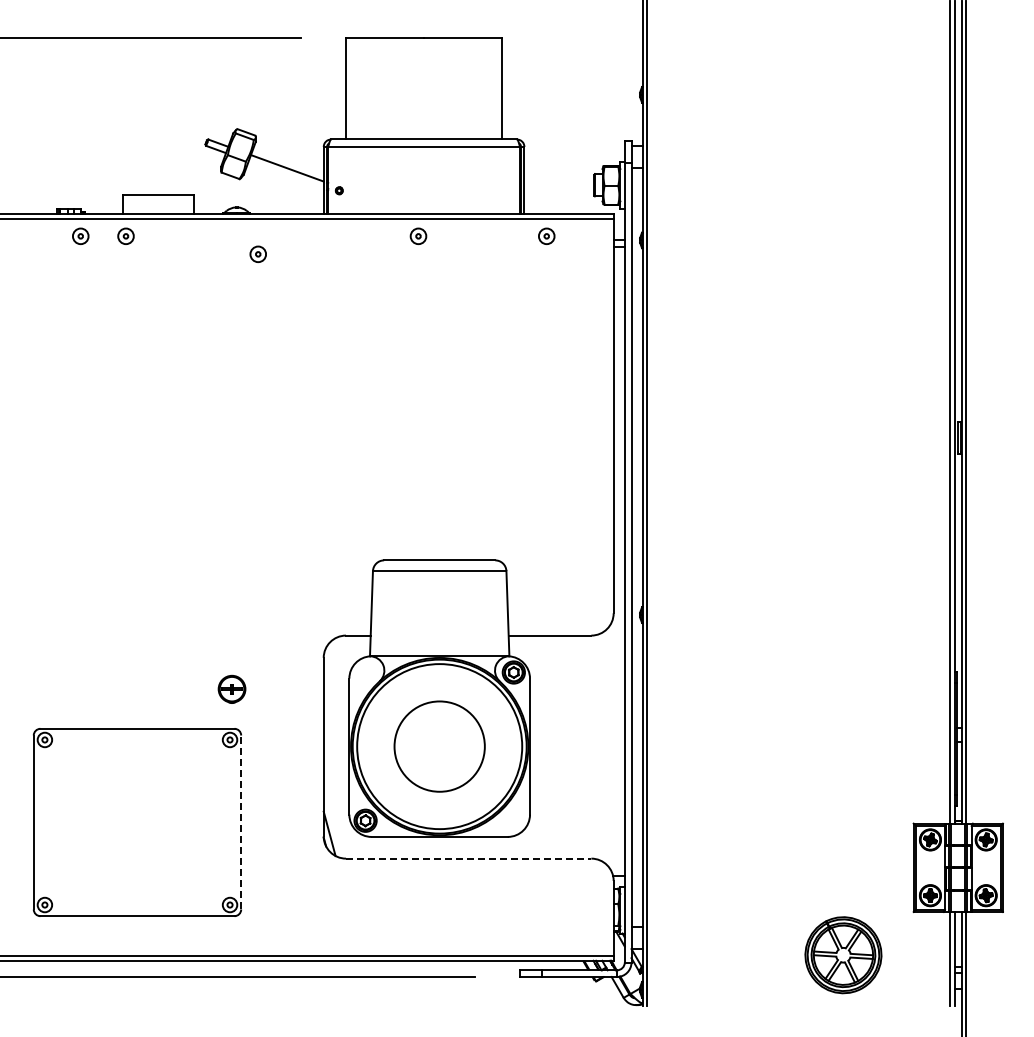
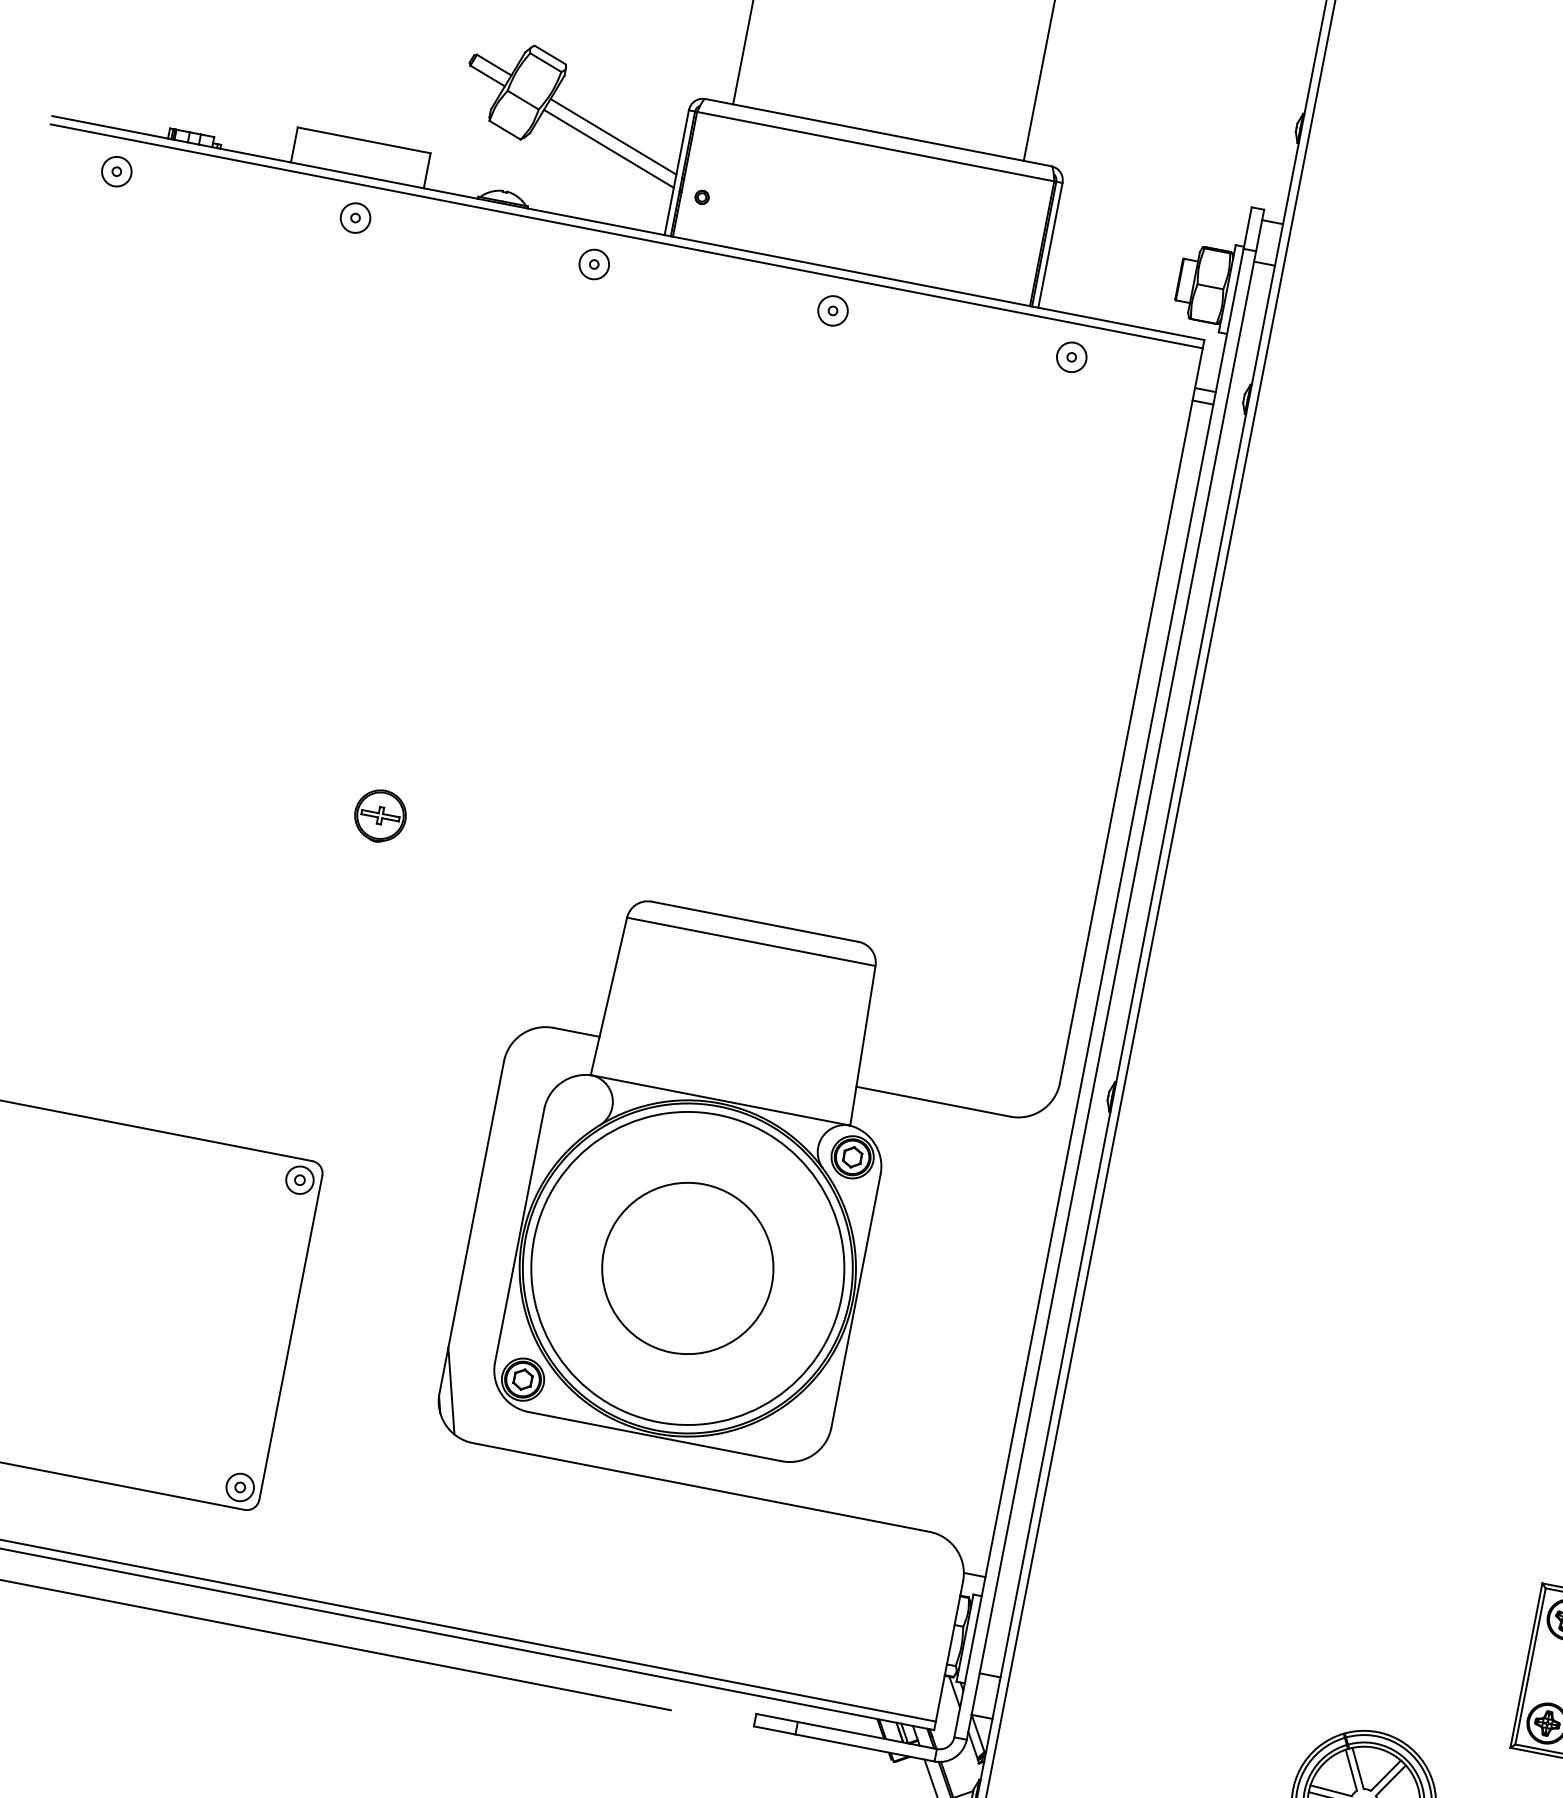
line: (285, 174) -> (607, 147), added
part: (80, 235) -> (116, 170), moved
part: (125, 235) -> (354, 216), moved
part: (257, 253) -> (593, 262), moved
part: (231, 688) -> (379, 814), moved
line: (241, 822) -> (291, 1338), dashed -> solid
line: (468, 858) -> (700, 1487), dashed -> solid

